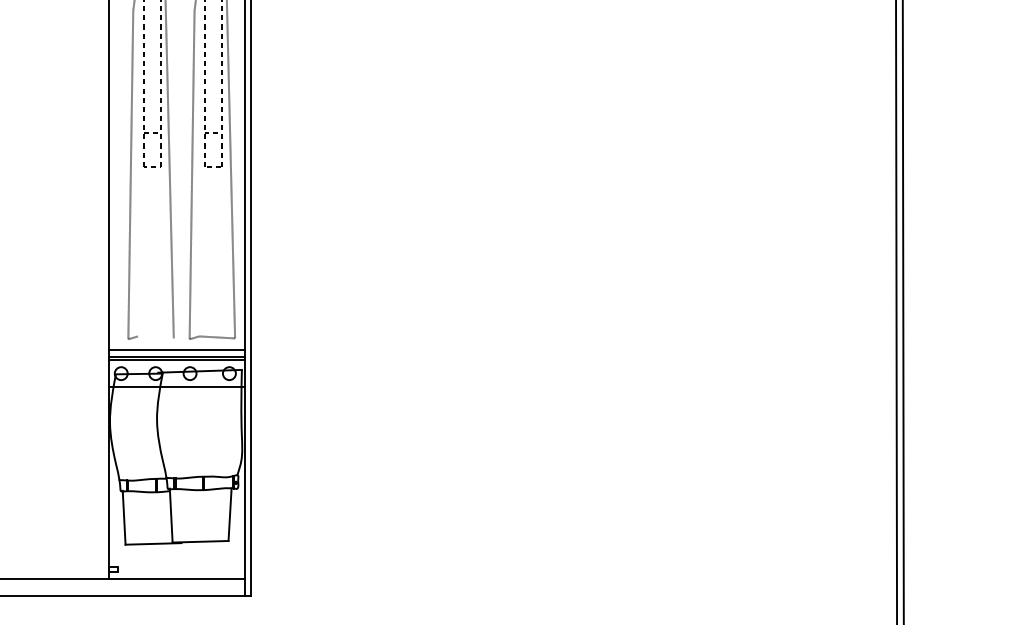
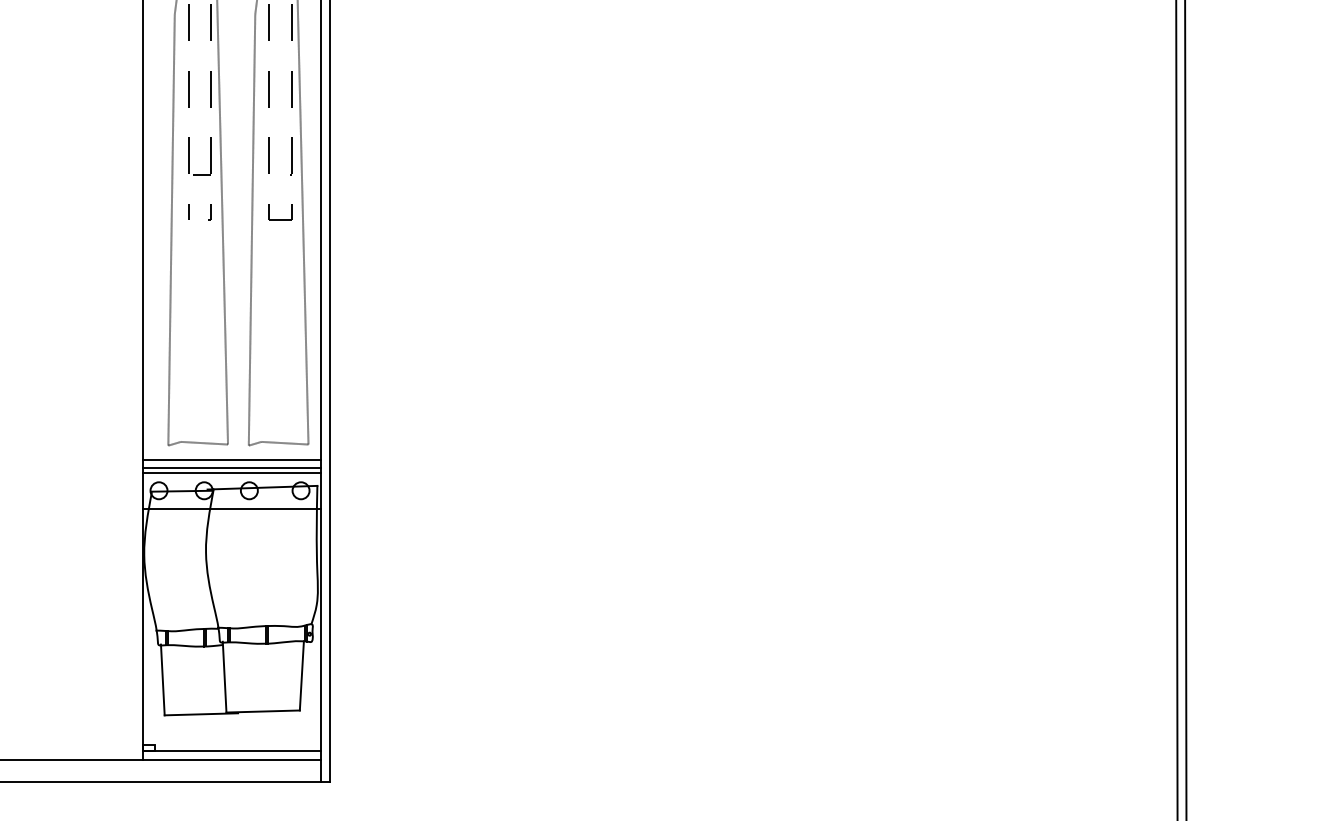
line: (155, 337) -> (203, 443), added
line: (176, 571) -> (231, 750), added

